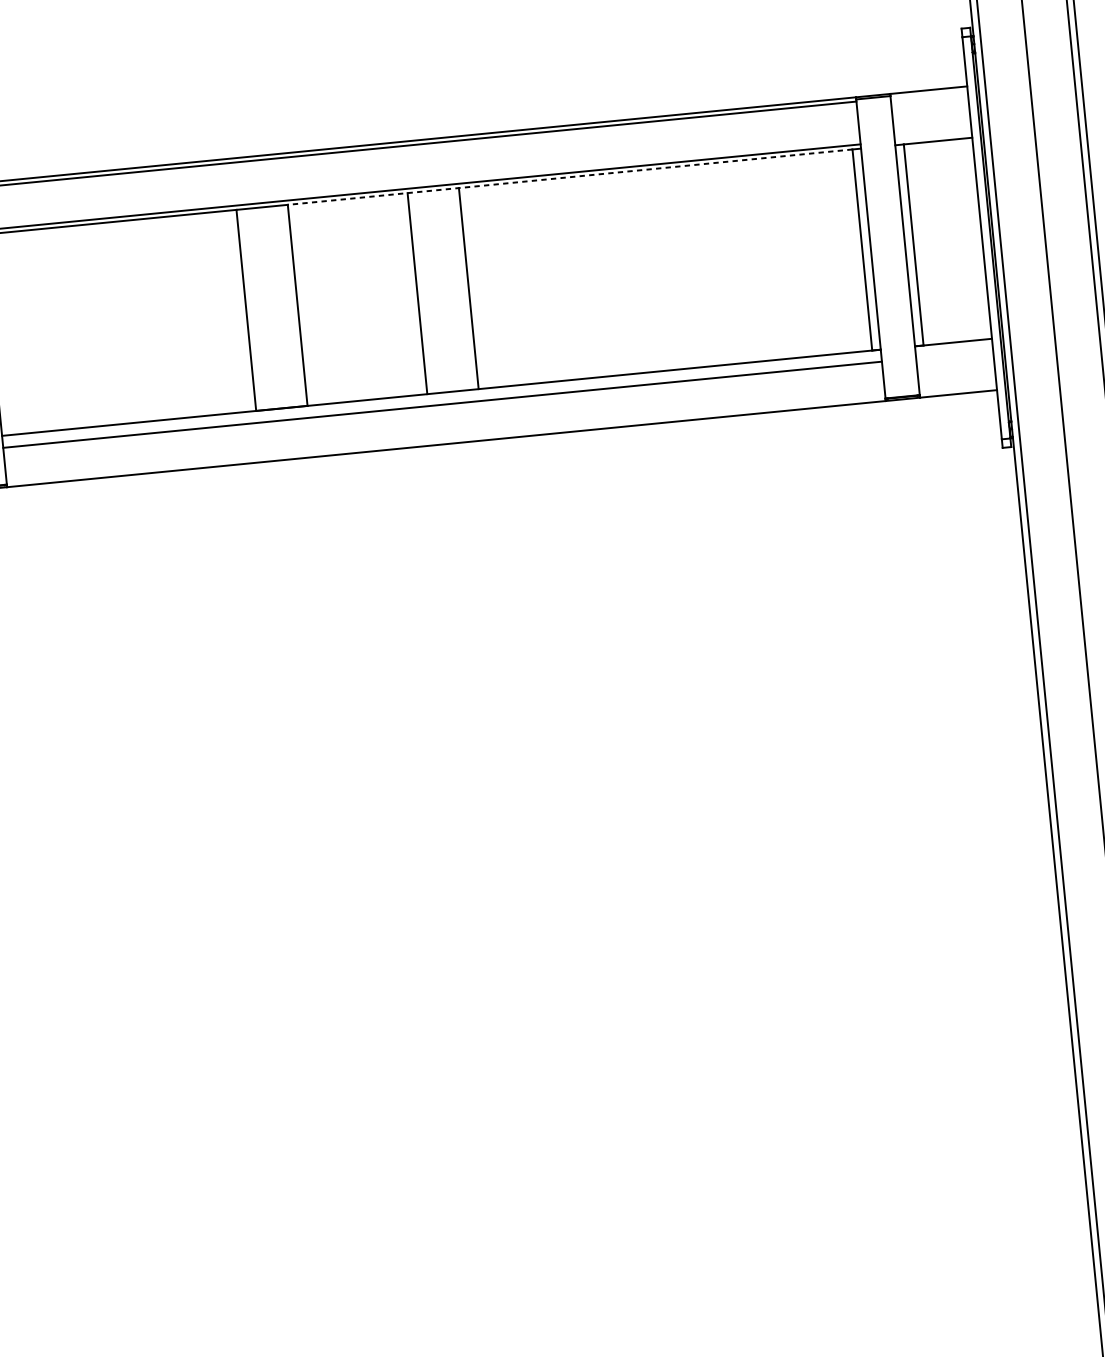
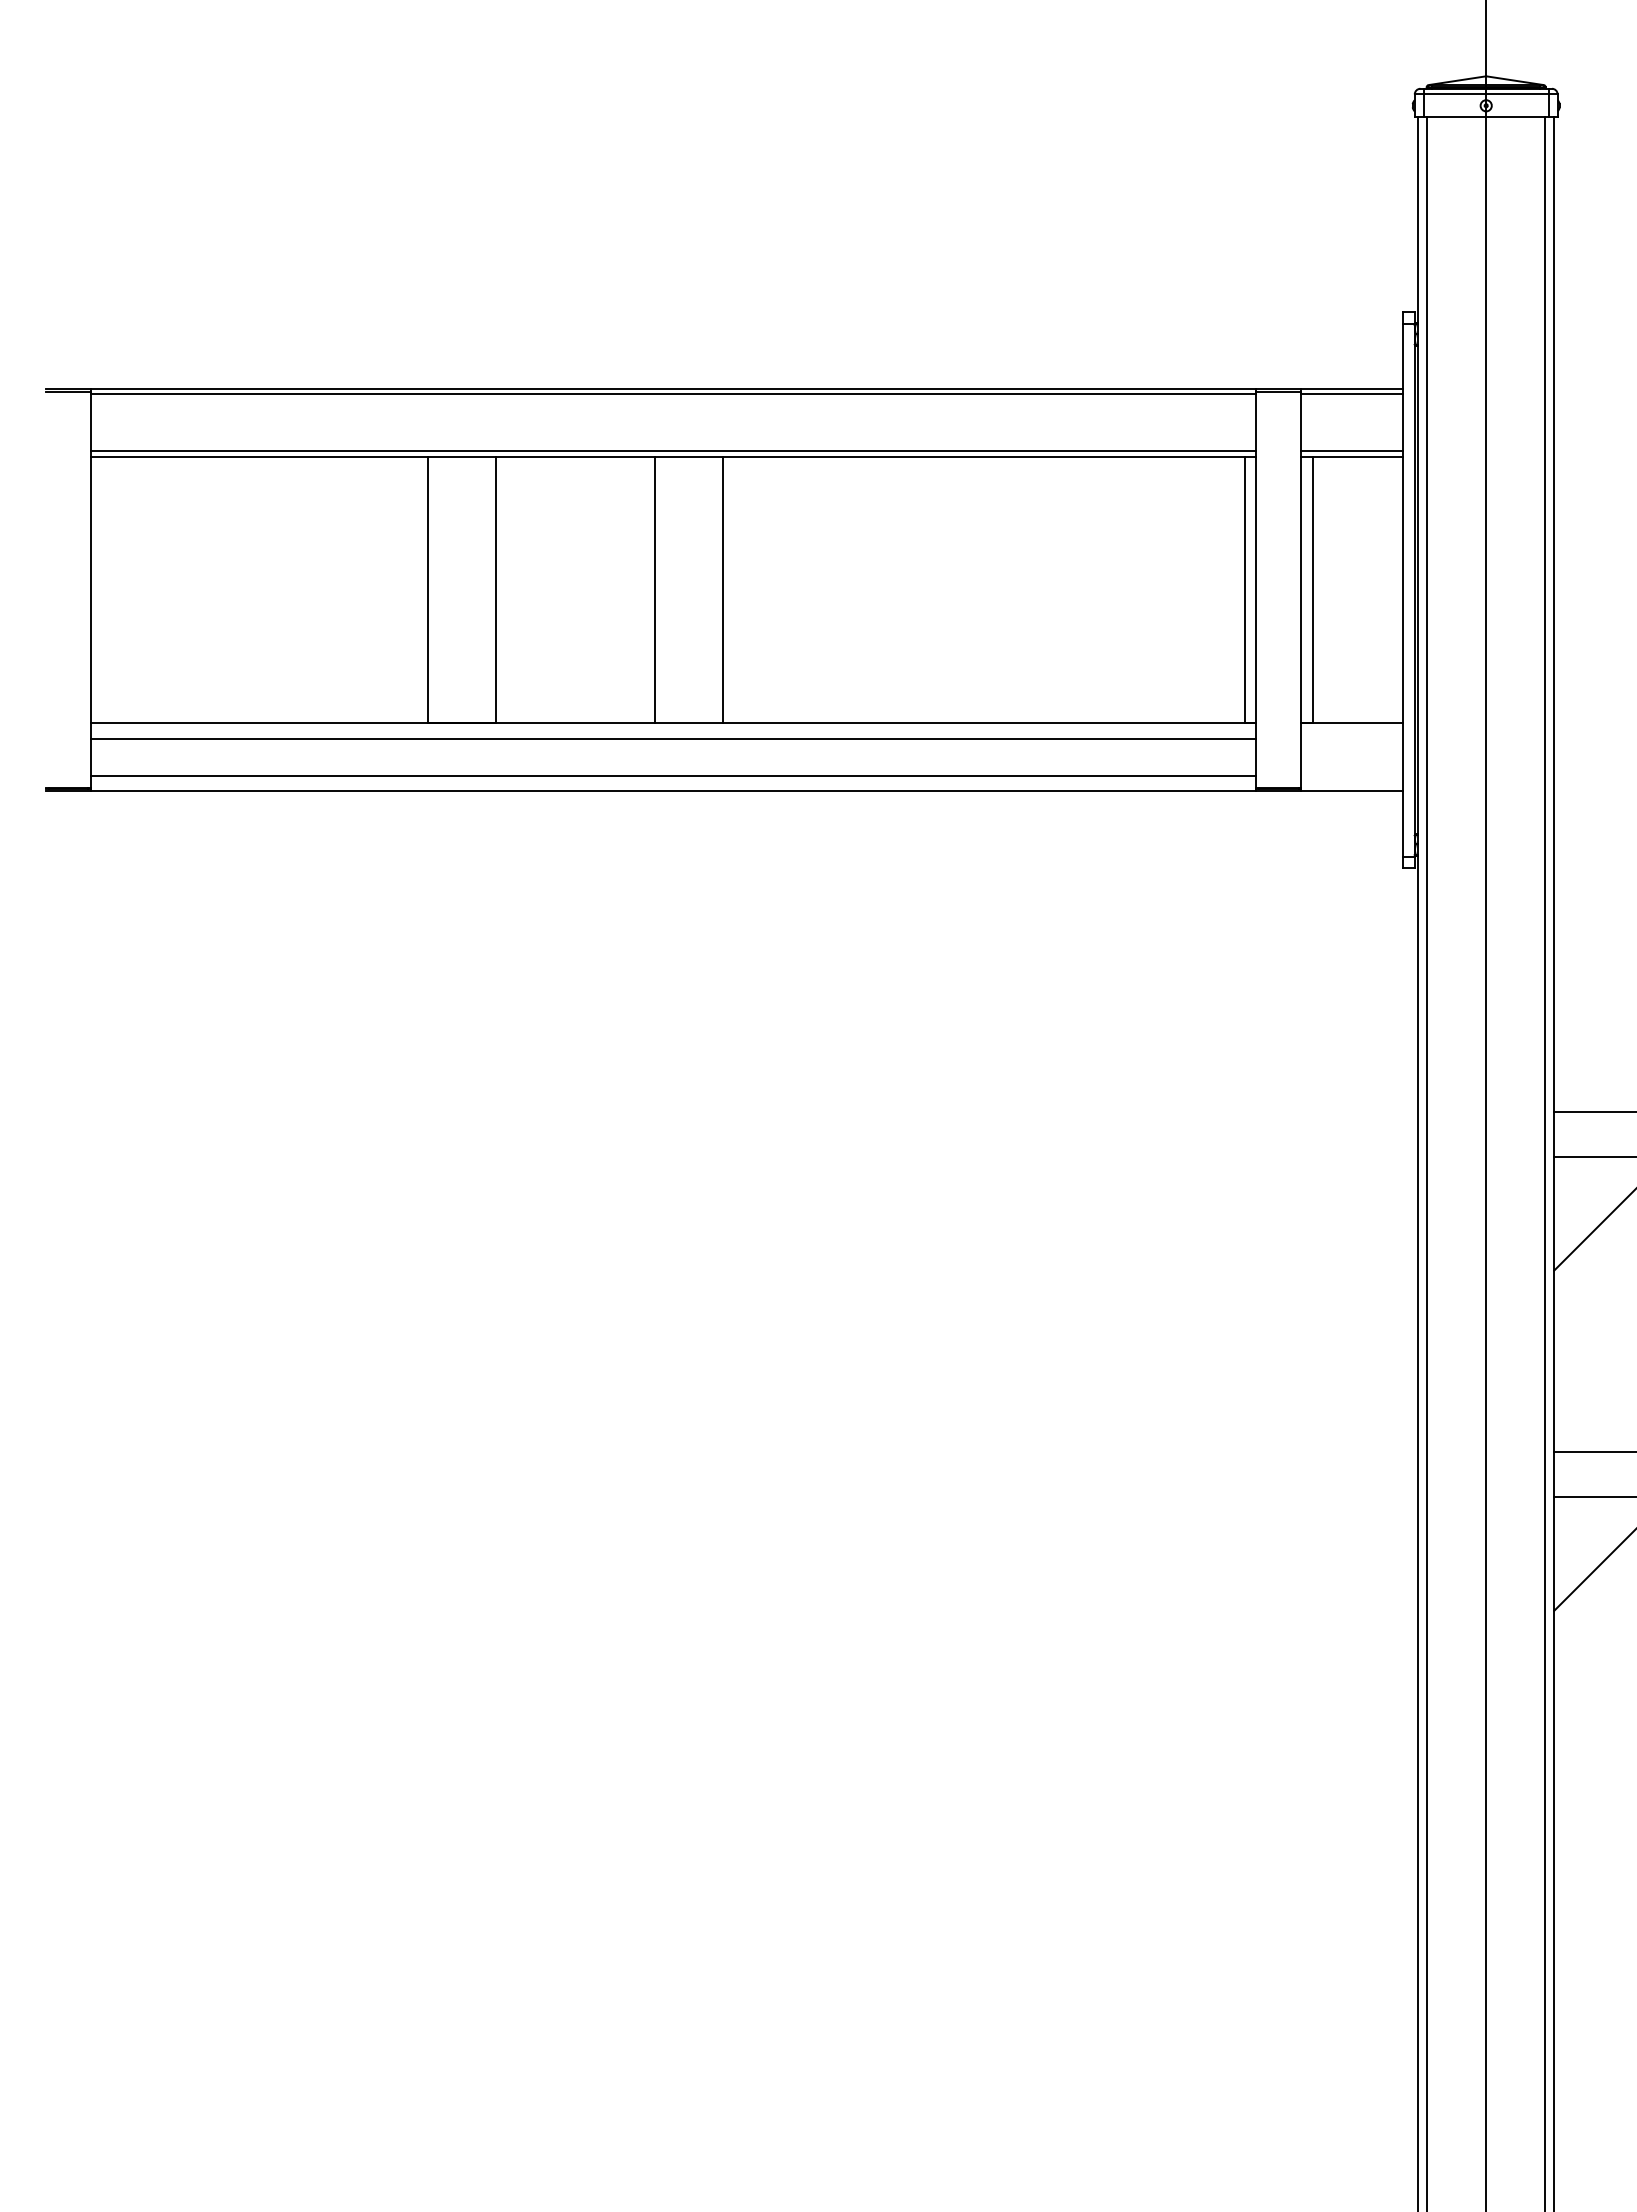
line: (929, 94) -> (1352, 394), added
line: (933, 137) -> (1352, 451), added
line: (569, 176) -> (869, 456), dashed -> solid
line: (445, 432) -> (673, 775), added

